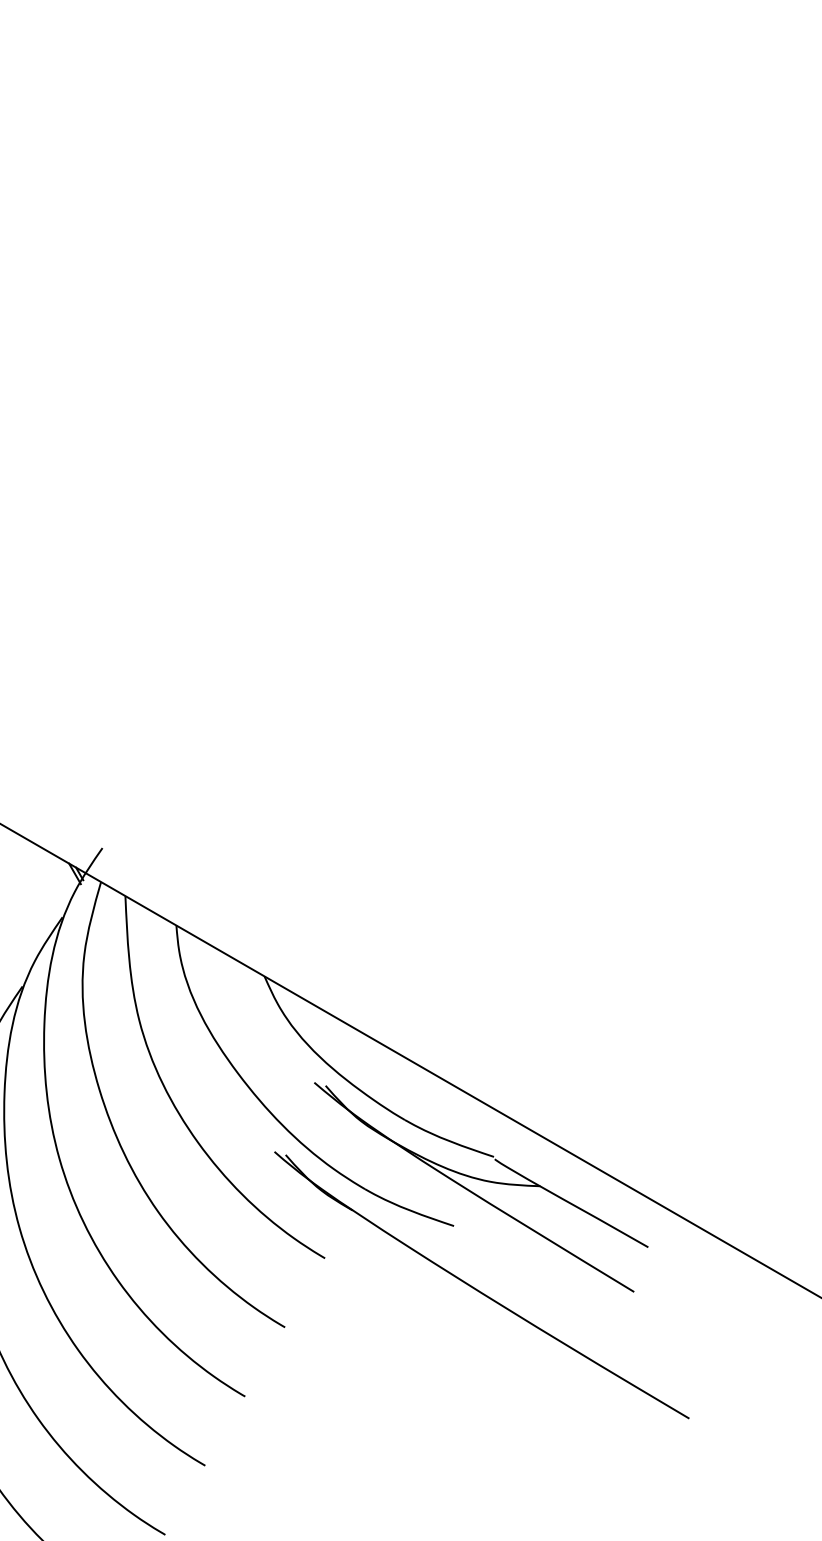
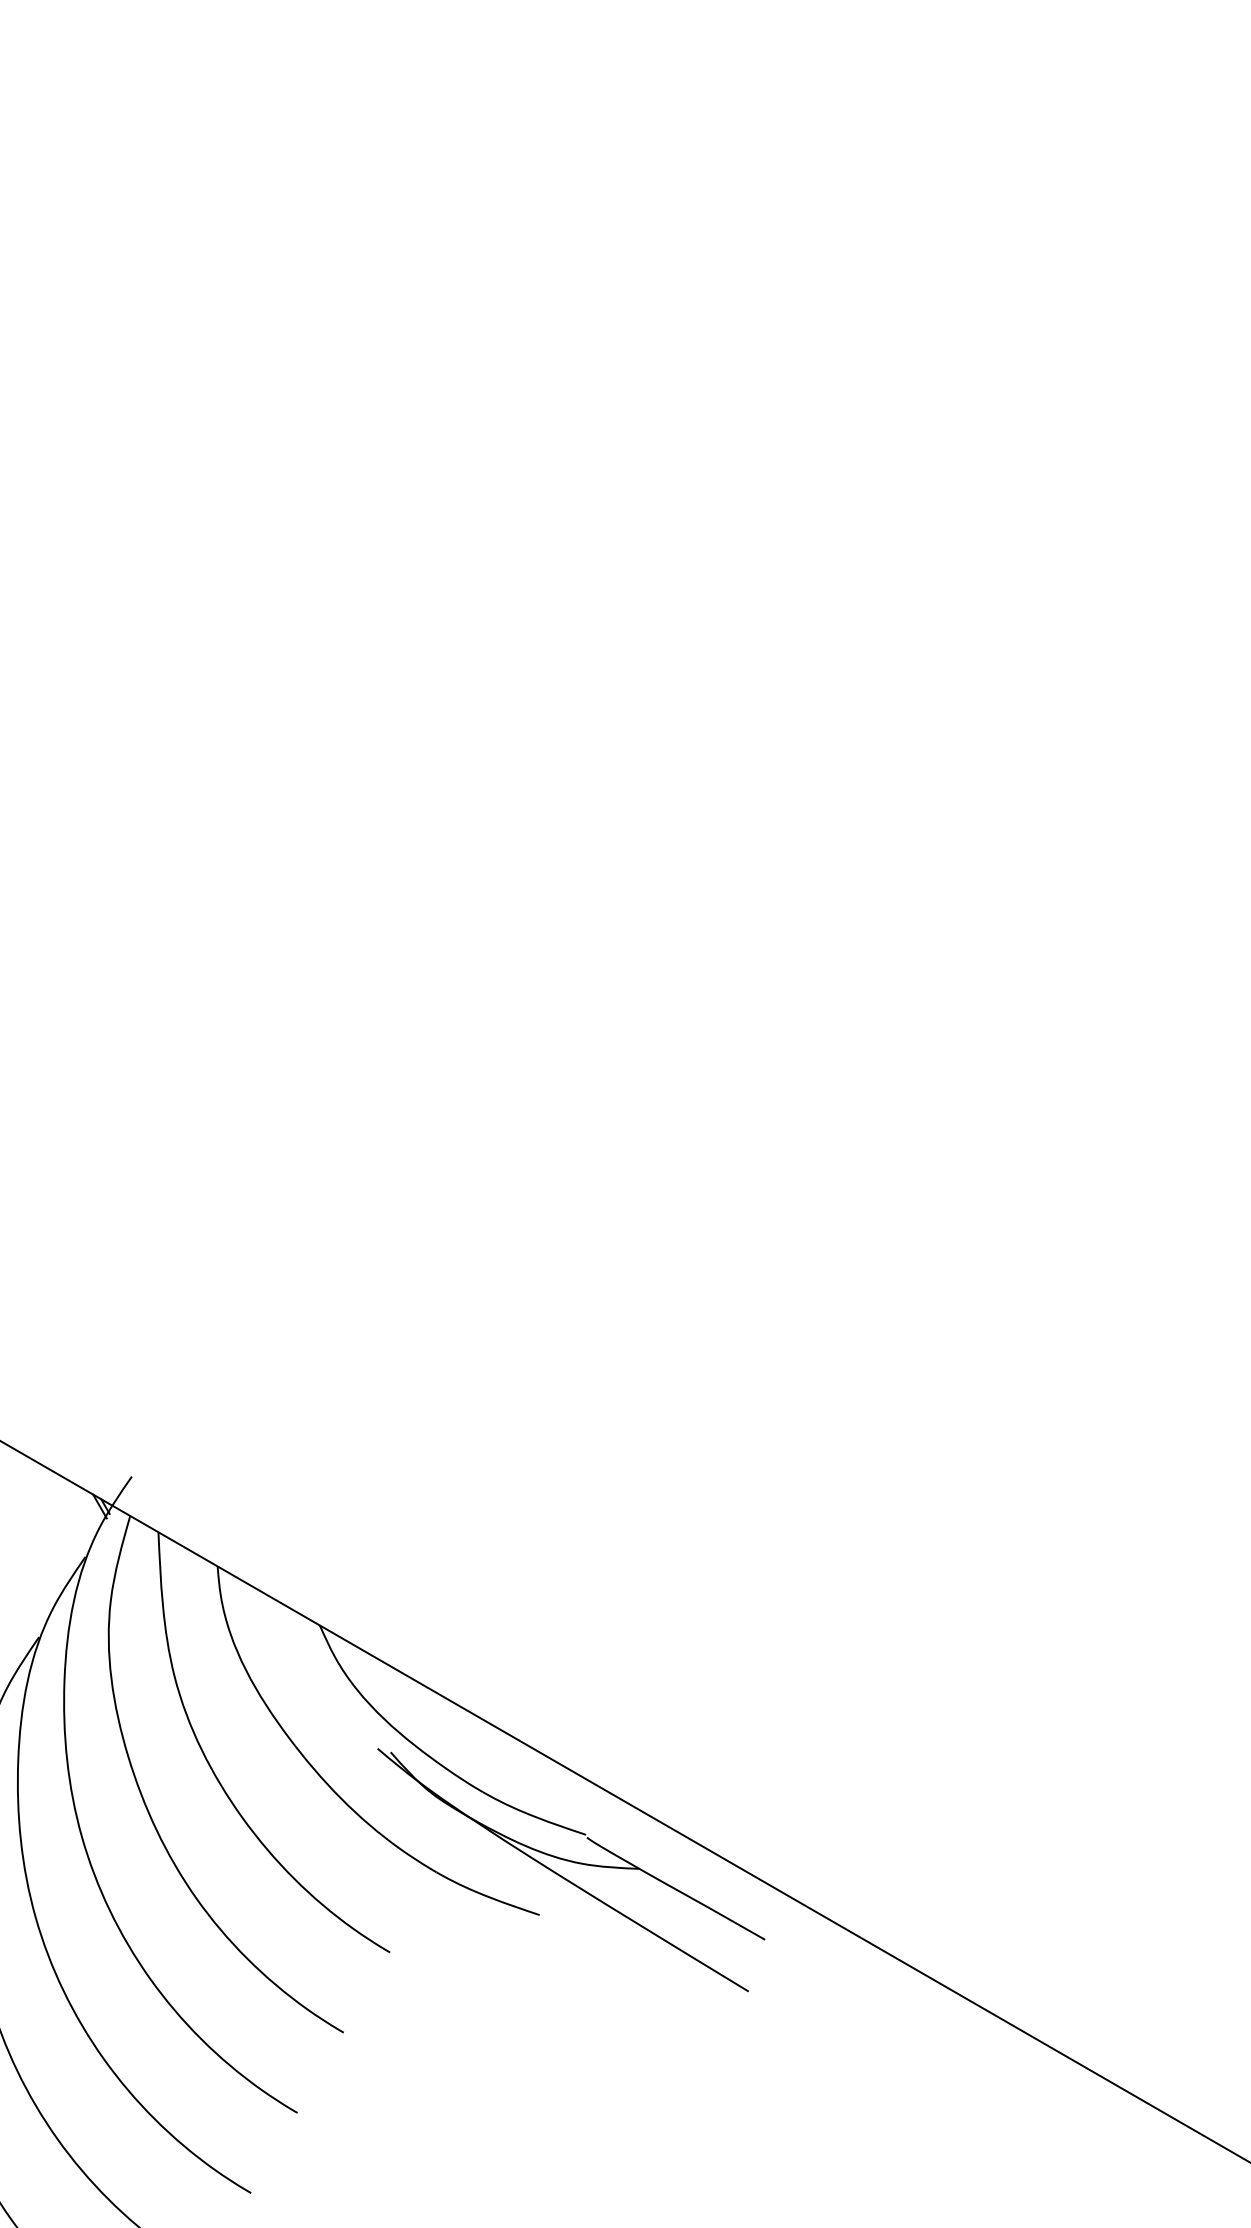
part: (478, 1290) -> (568, 1989), removed

